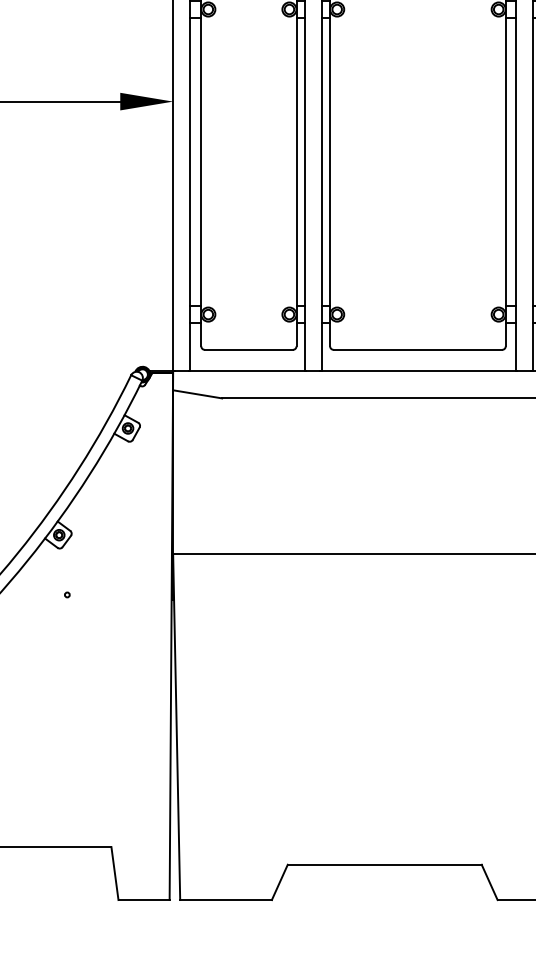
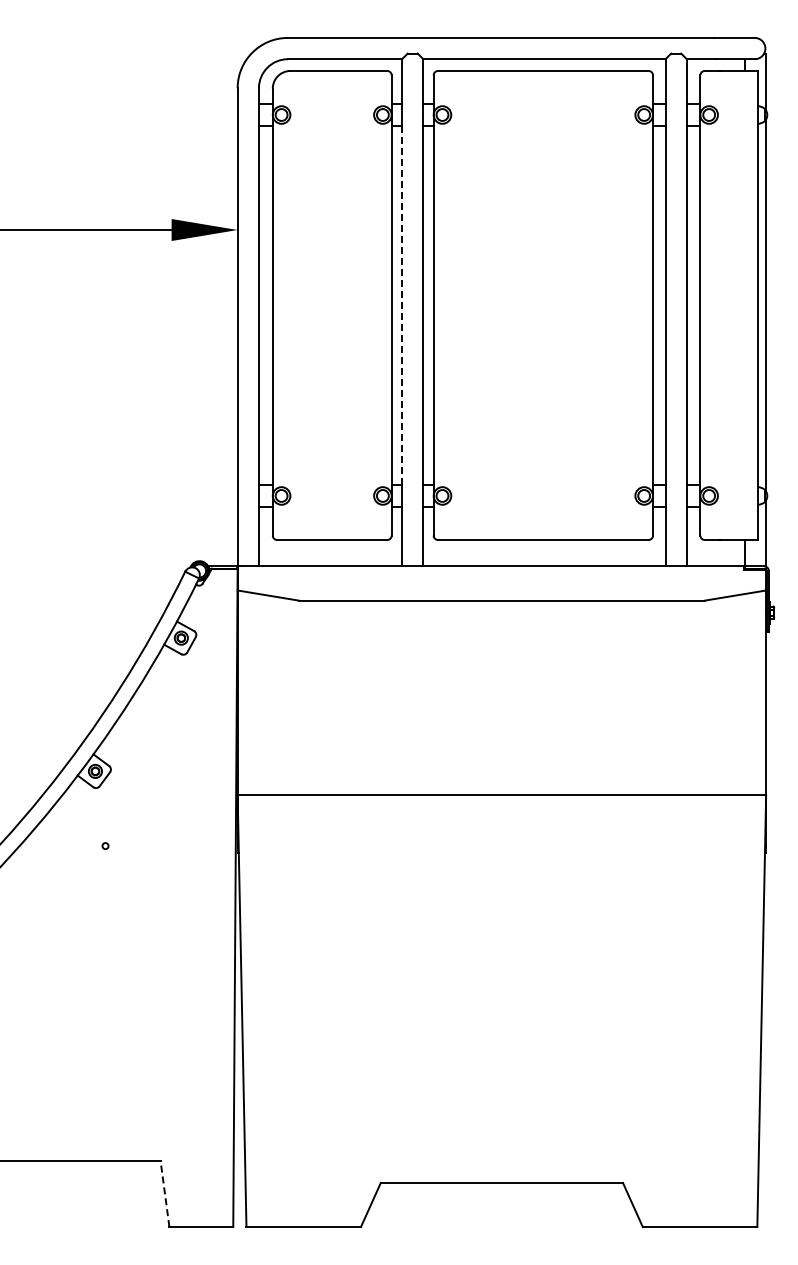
line: (305, 161) -> (402, 304), solid -> dashed
line: (114, 873) -> (164, 1193), solid -> dashed

